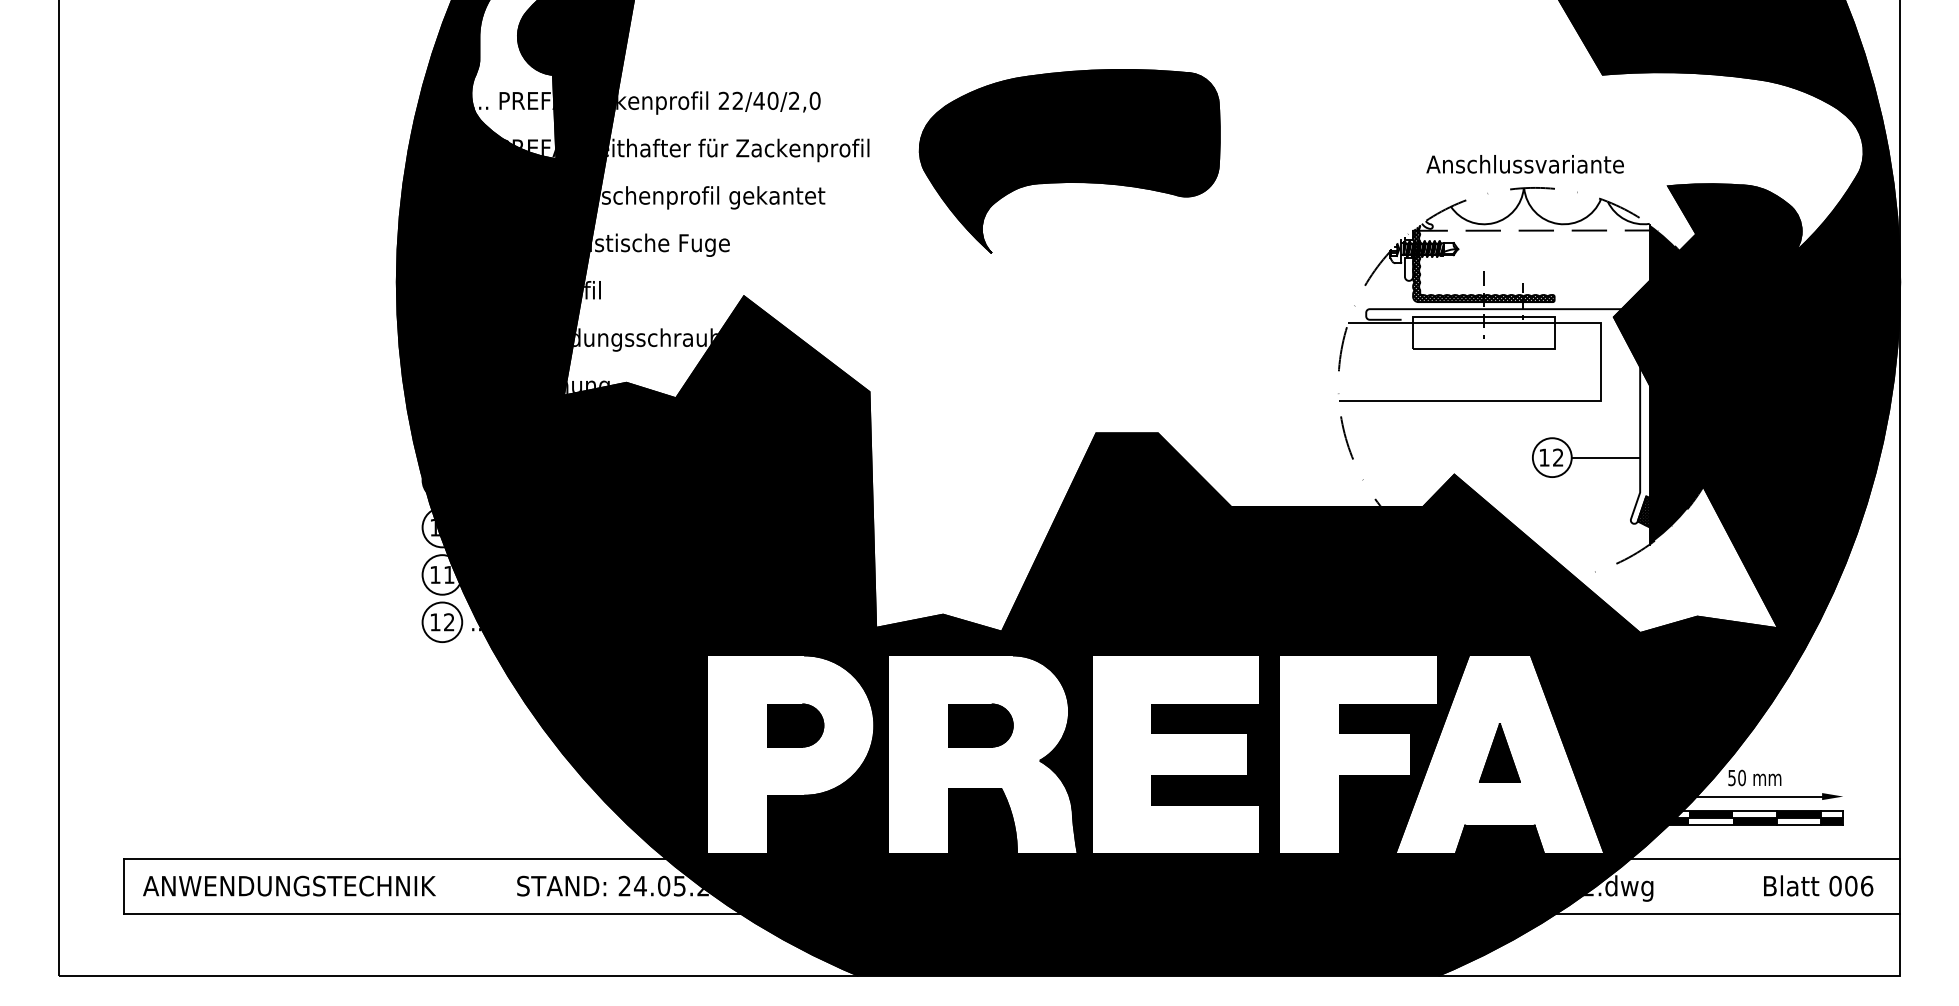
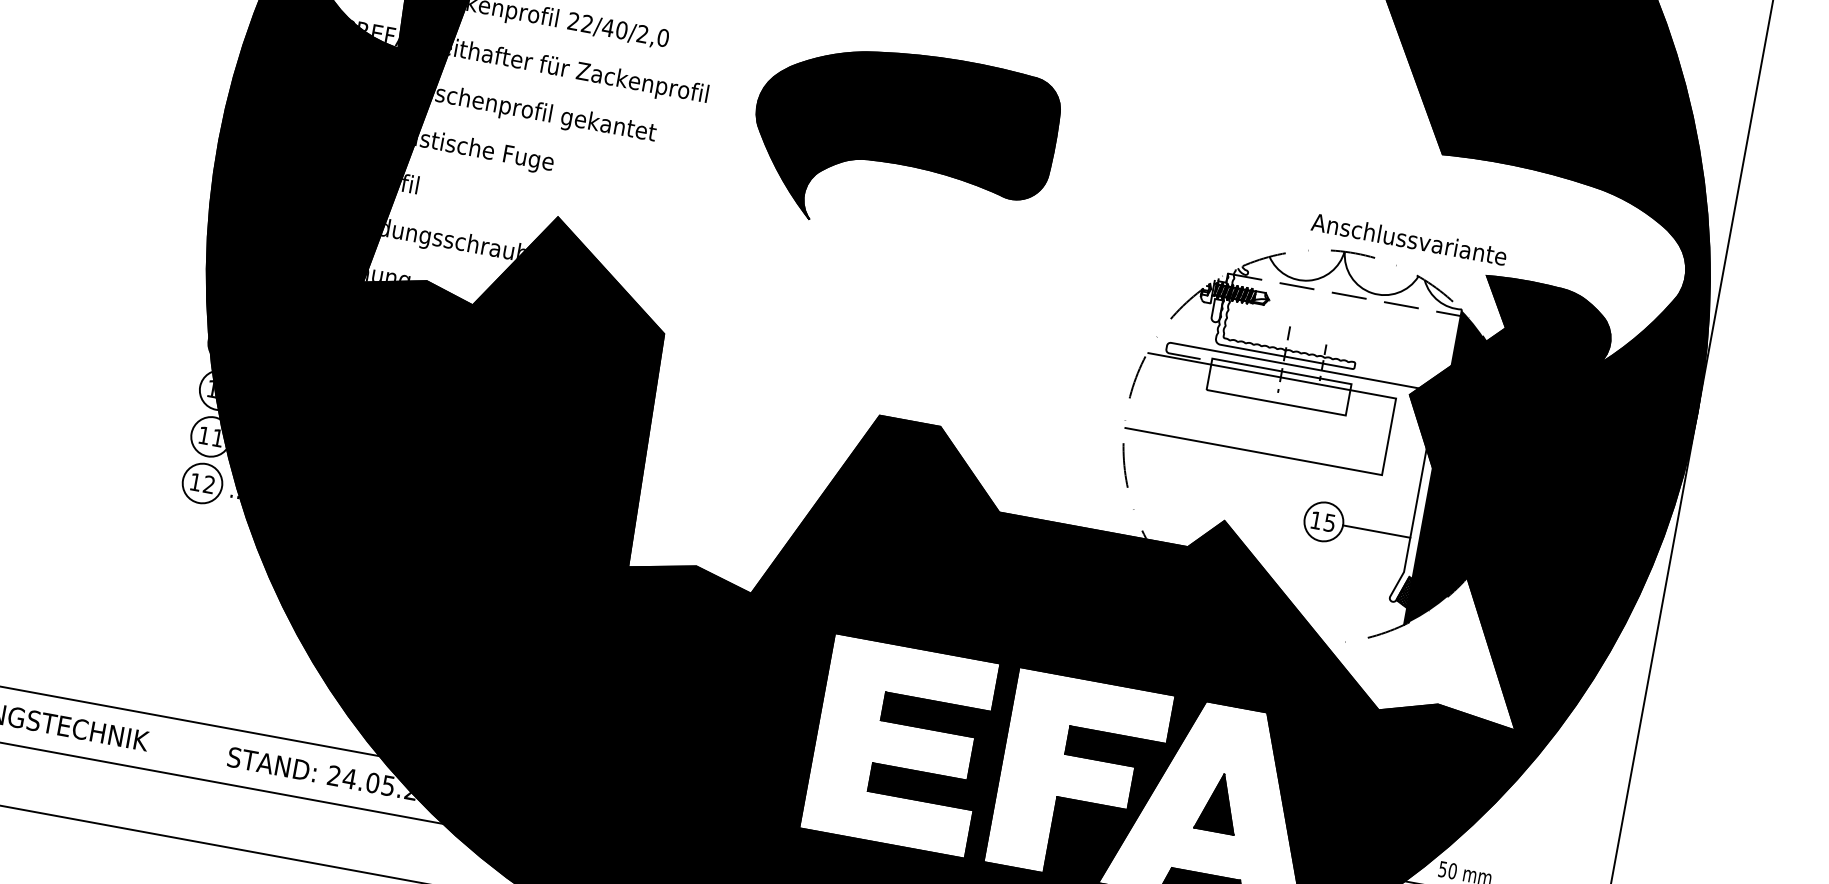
text: (1524, 164) -> (1408, 239), moved
hatch: (1483, 263) -> (1291, 318), removed
text: (1558, 457) -> (1330, 522), 12 -> 15

